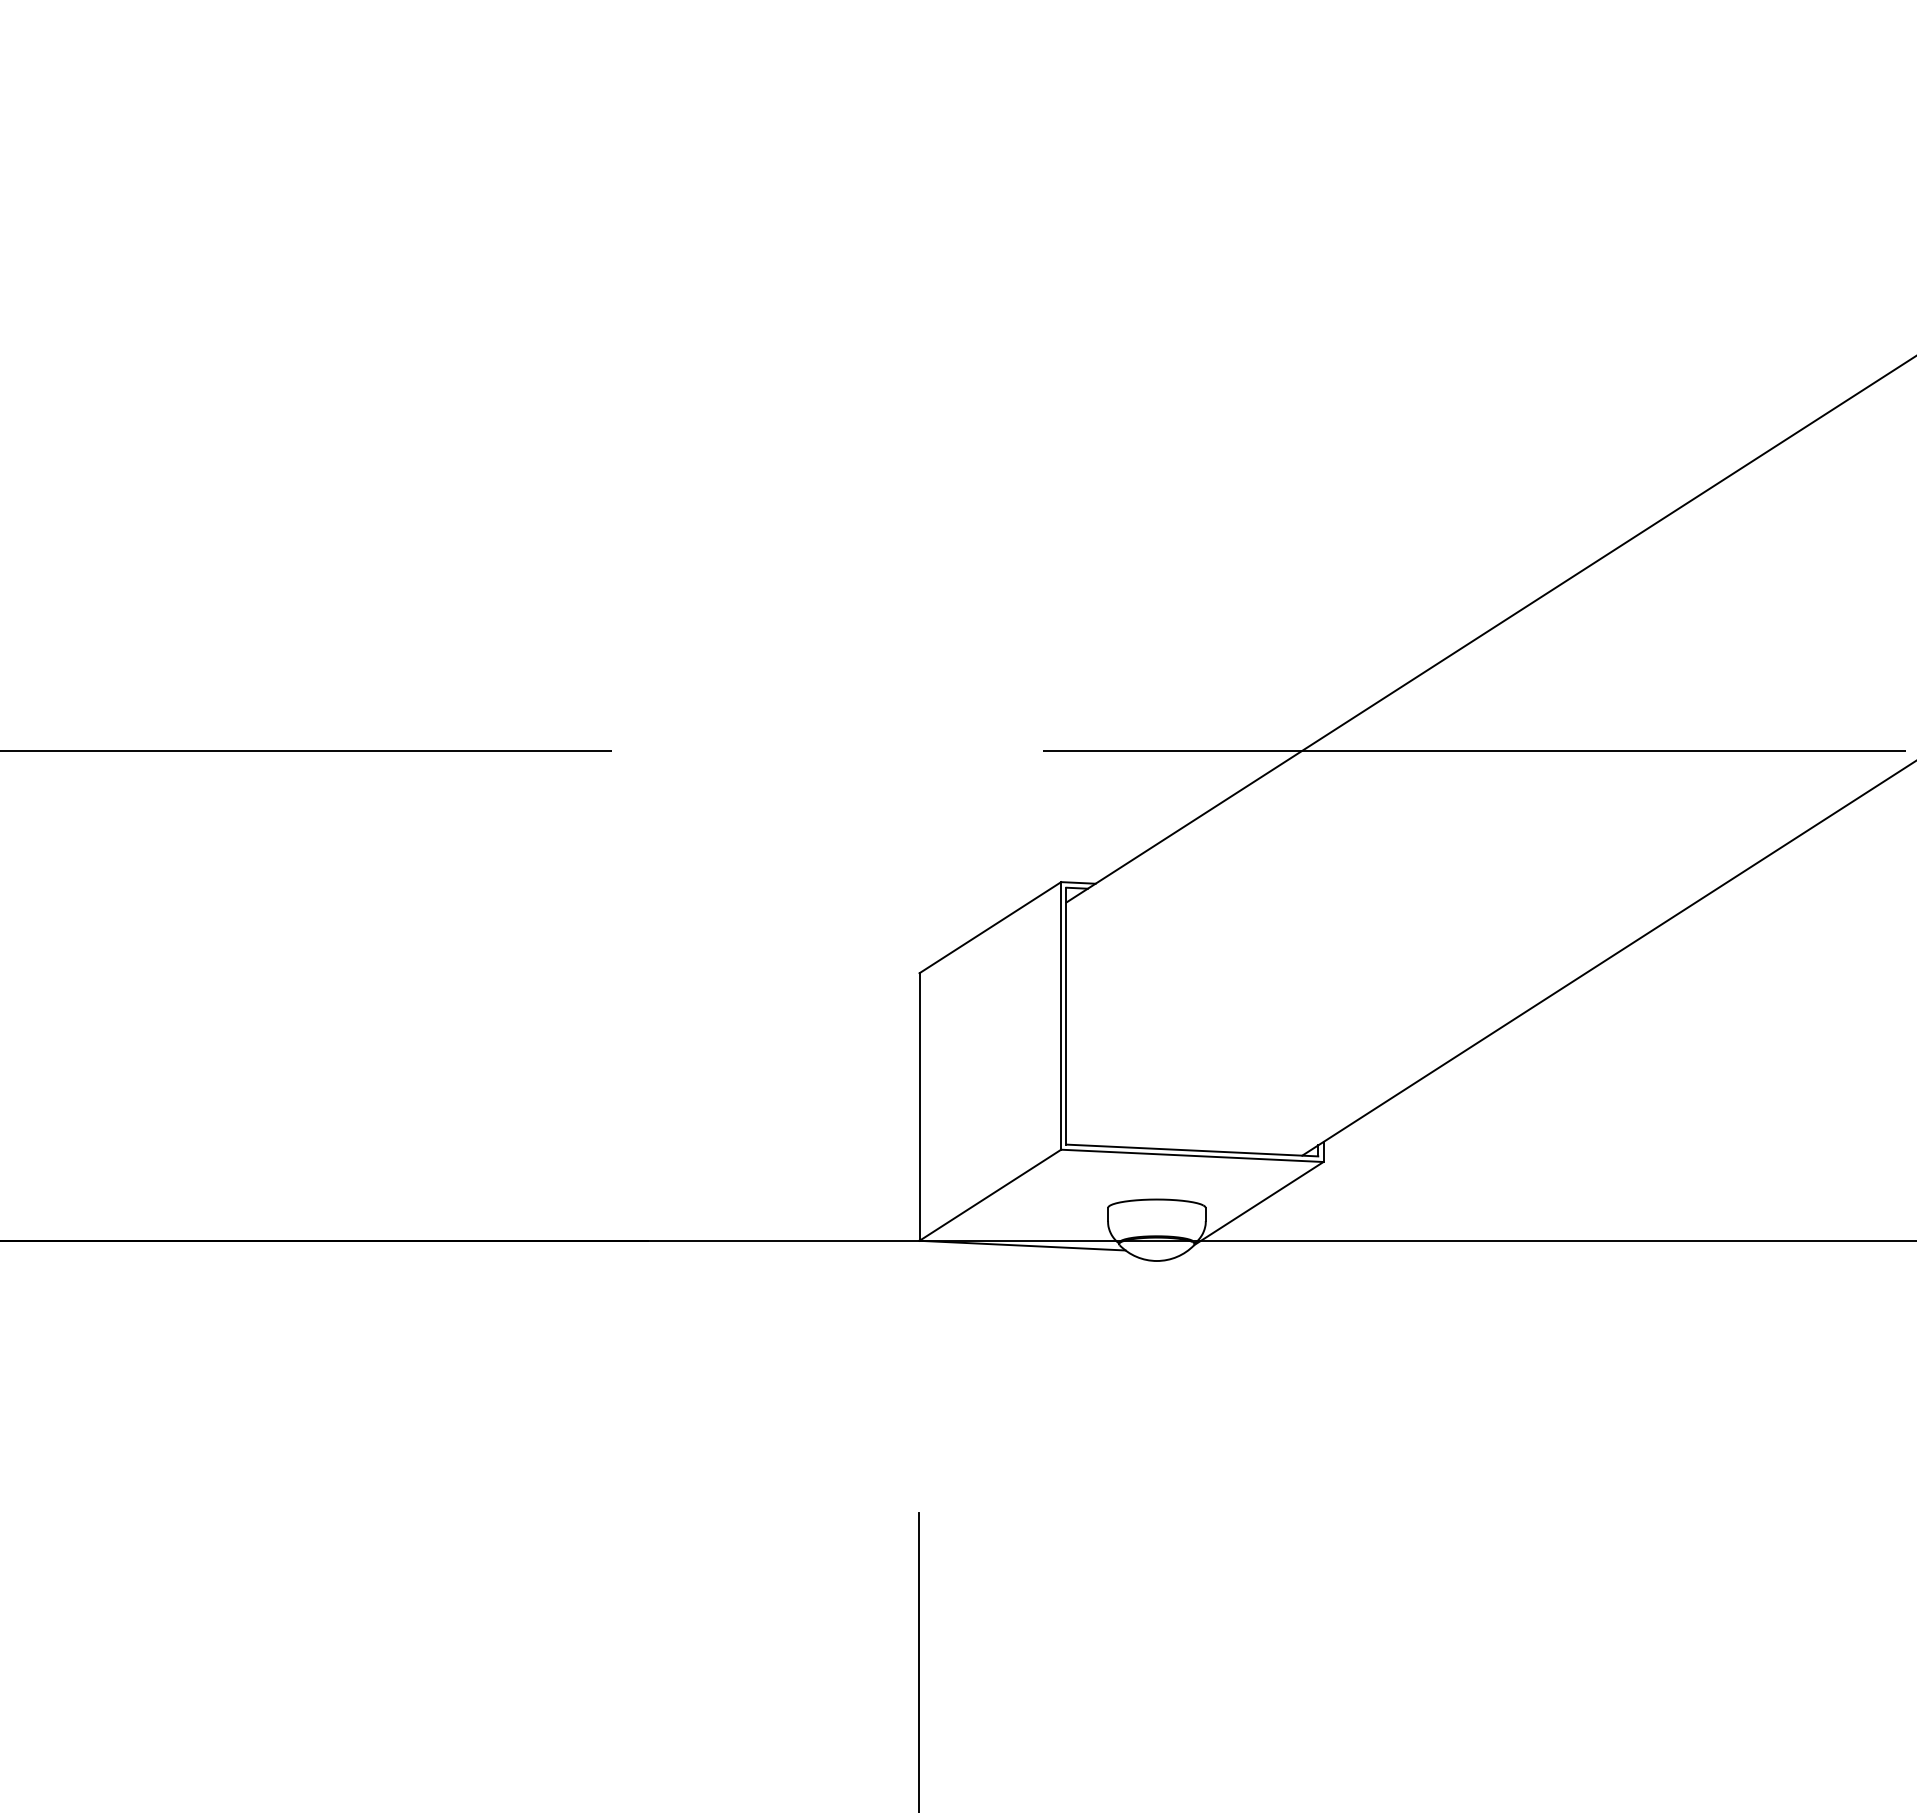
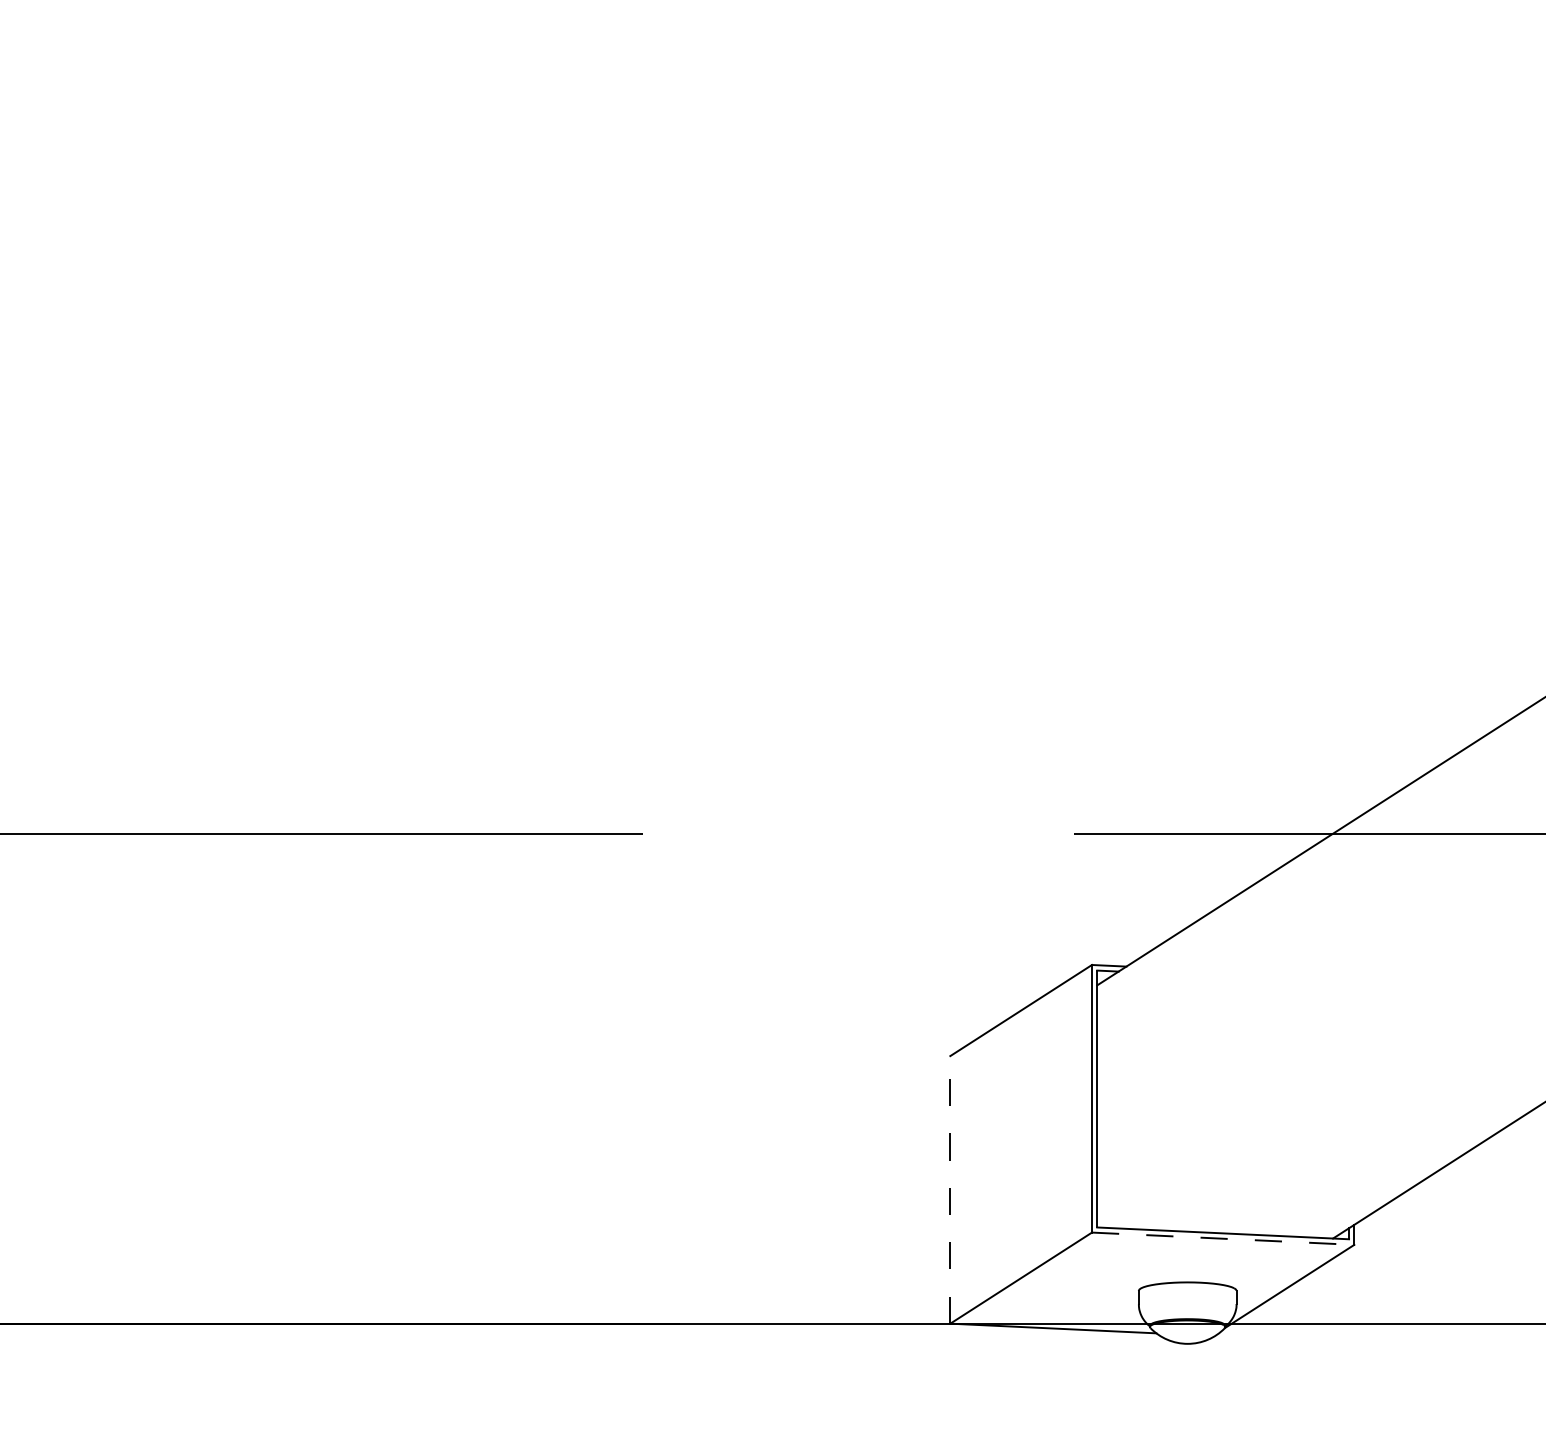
line: (919, 1107) -> (950, 1190), solid -> dashed
line: (1192, 1155) -> (1223, 1238), solid -> dashed

